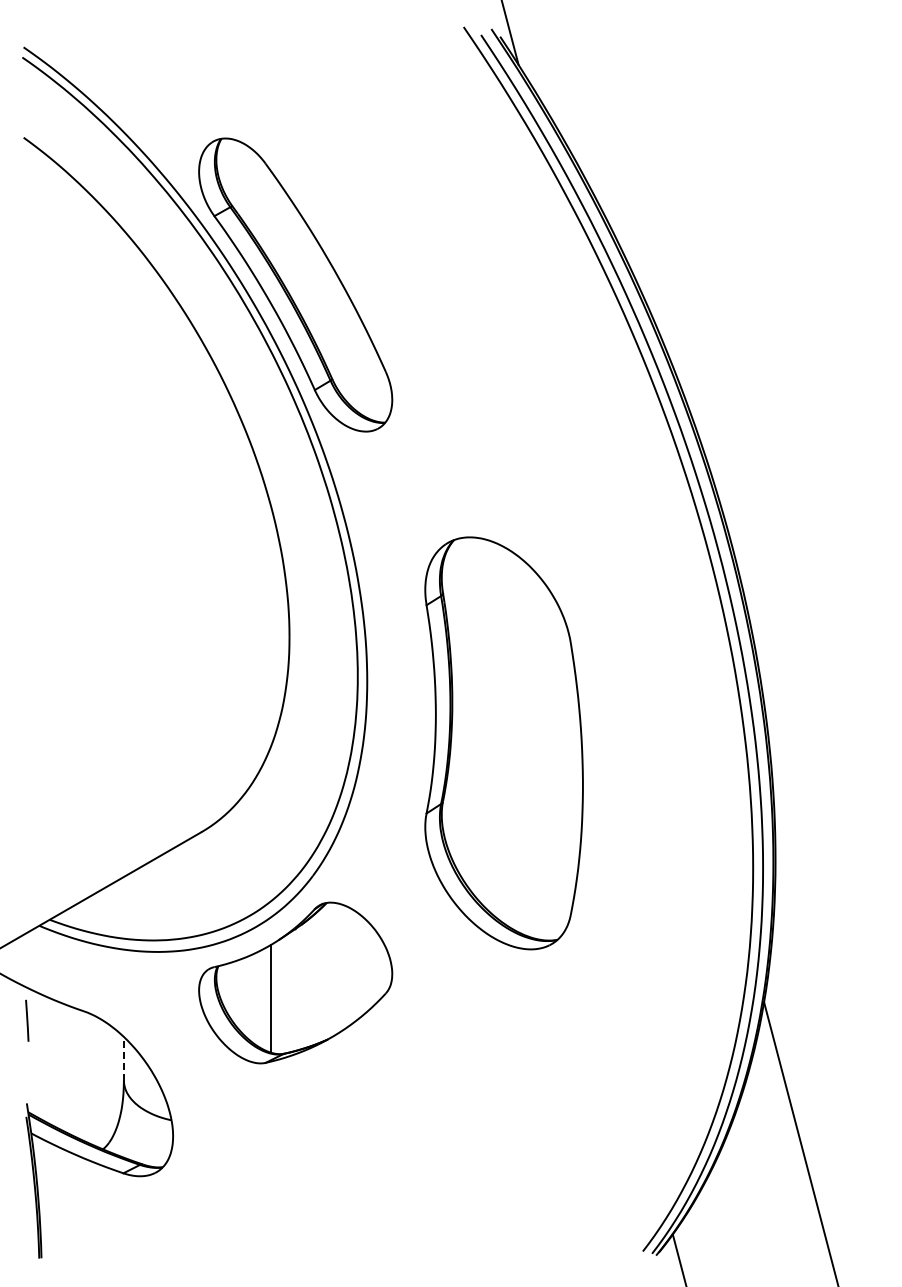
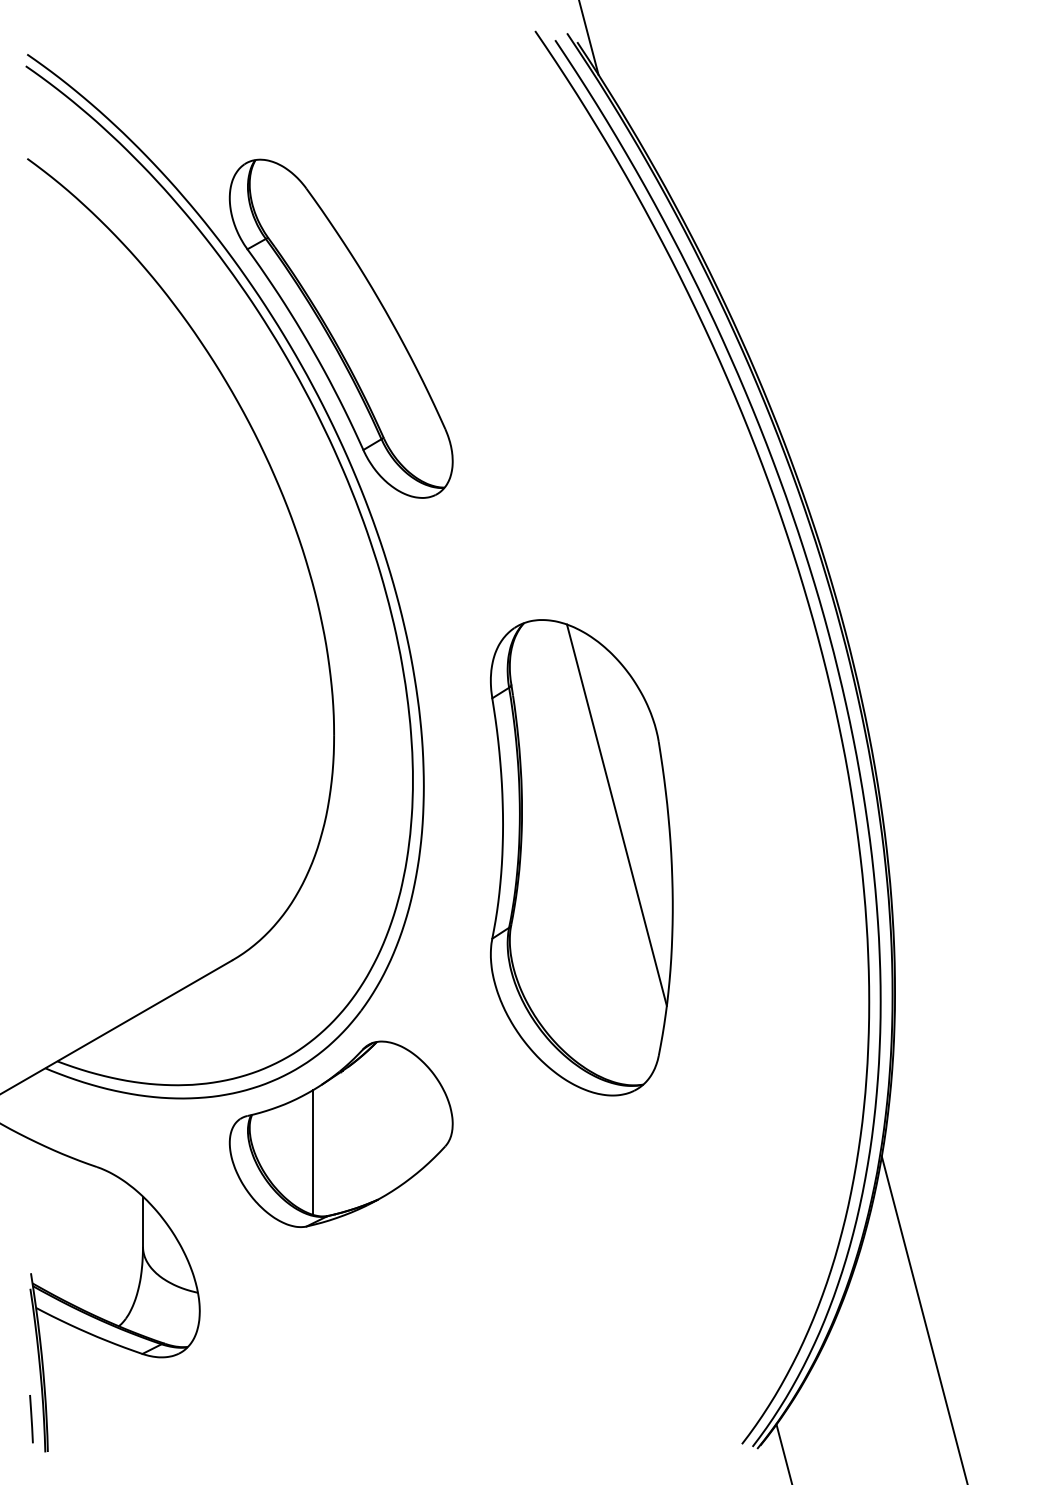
line: (534, 706) -> (616, 815), added
line: (27, 1020) -> (31, 1418), moved
line: (123, 1058) -> (142, 1221), dashed -> solid

